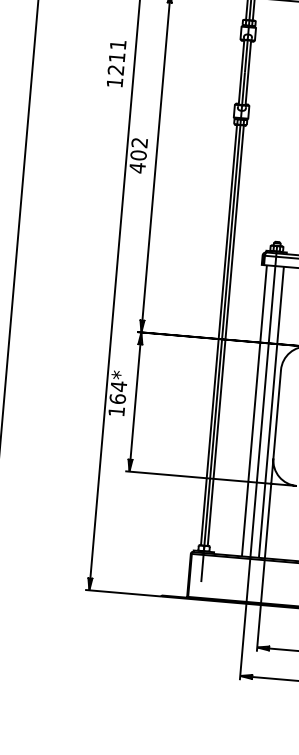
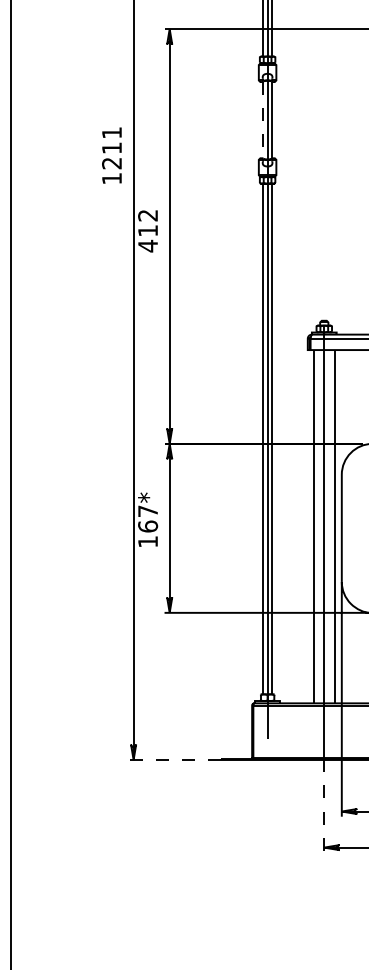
text: (116, 63) -> (111, 155), moved
line: (241, 72) -> (263, 120), solid -> dashed
text: (139, 155) -> (148, 230), 402 -> 412
text: (118, 386) -> (147, 511), 164* -> 167*
line: (123, 593) -> (174, 760), solid -> dashed
line: (243, 641) -> (324, 805), solid -> dashed

